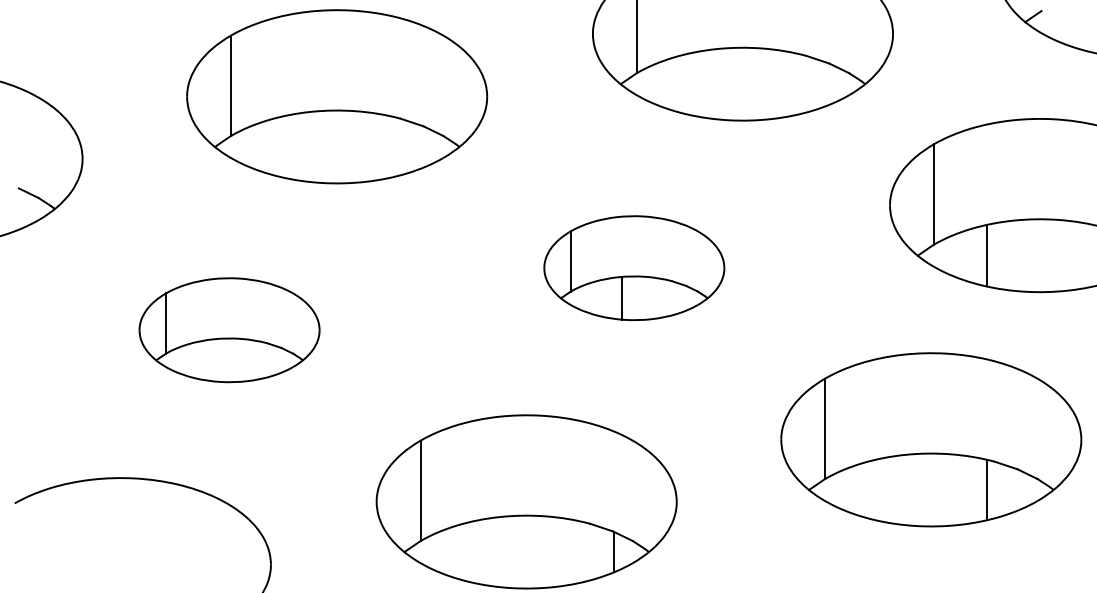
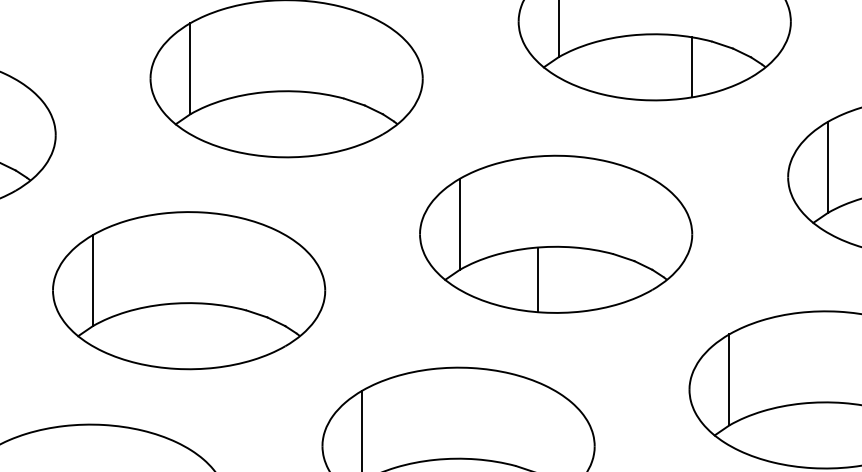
line: (783, 84) -> (691, 67), added
part: (634, 267) -> (556, 233), size x1.67
part: (229, 329) -> (188, 289), size x1.67

